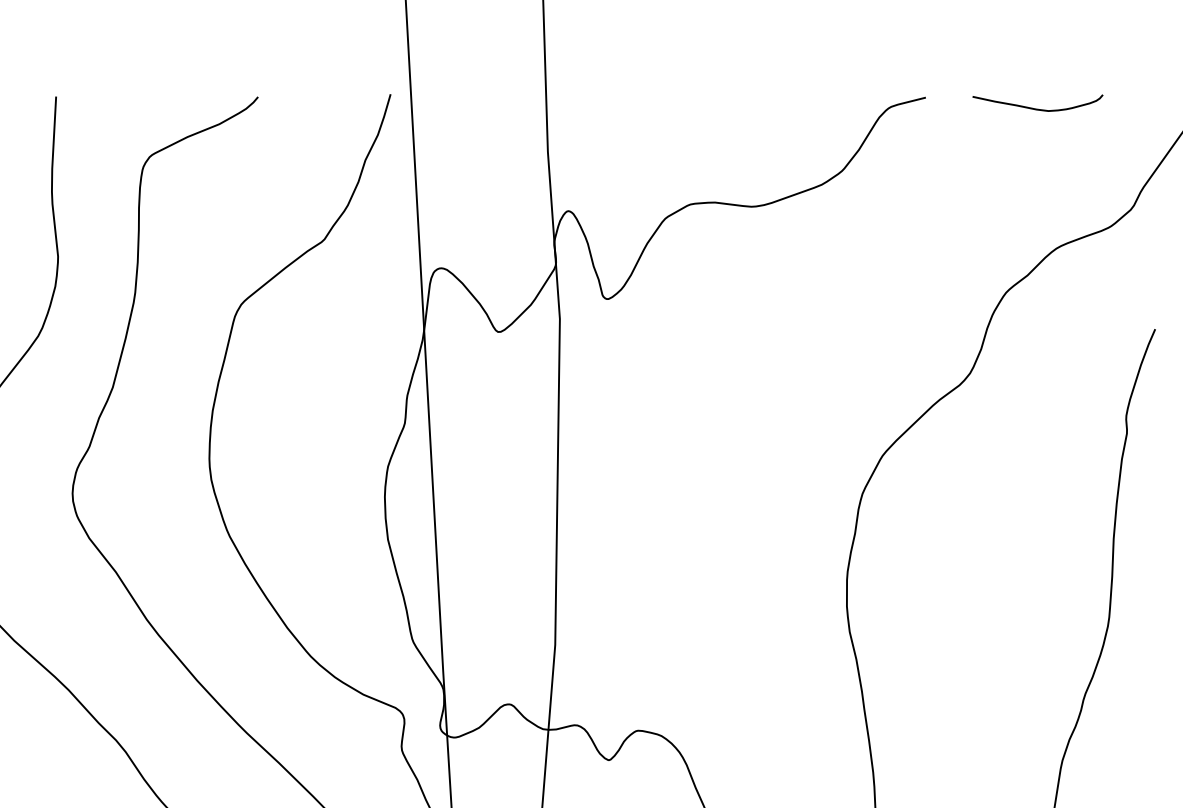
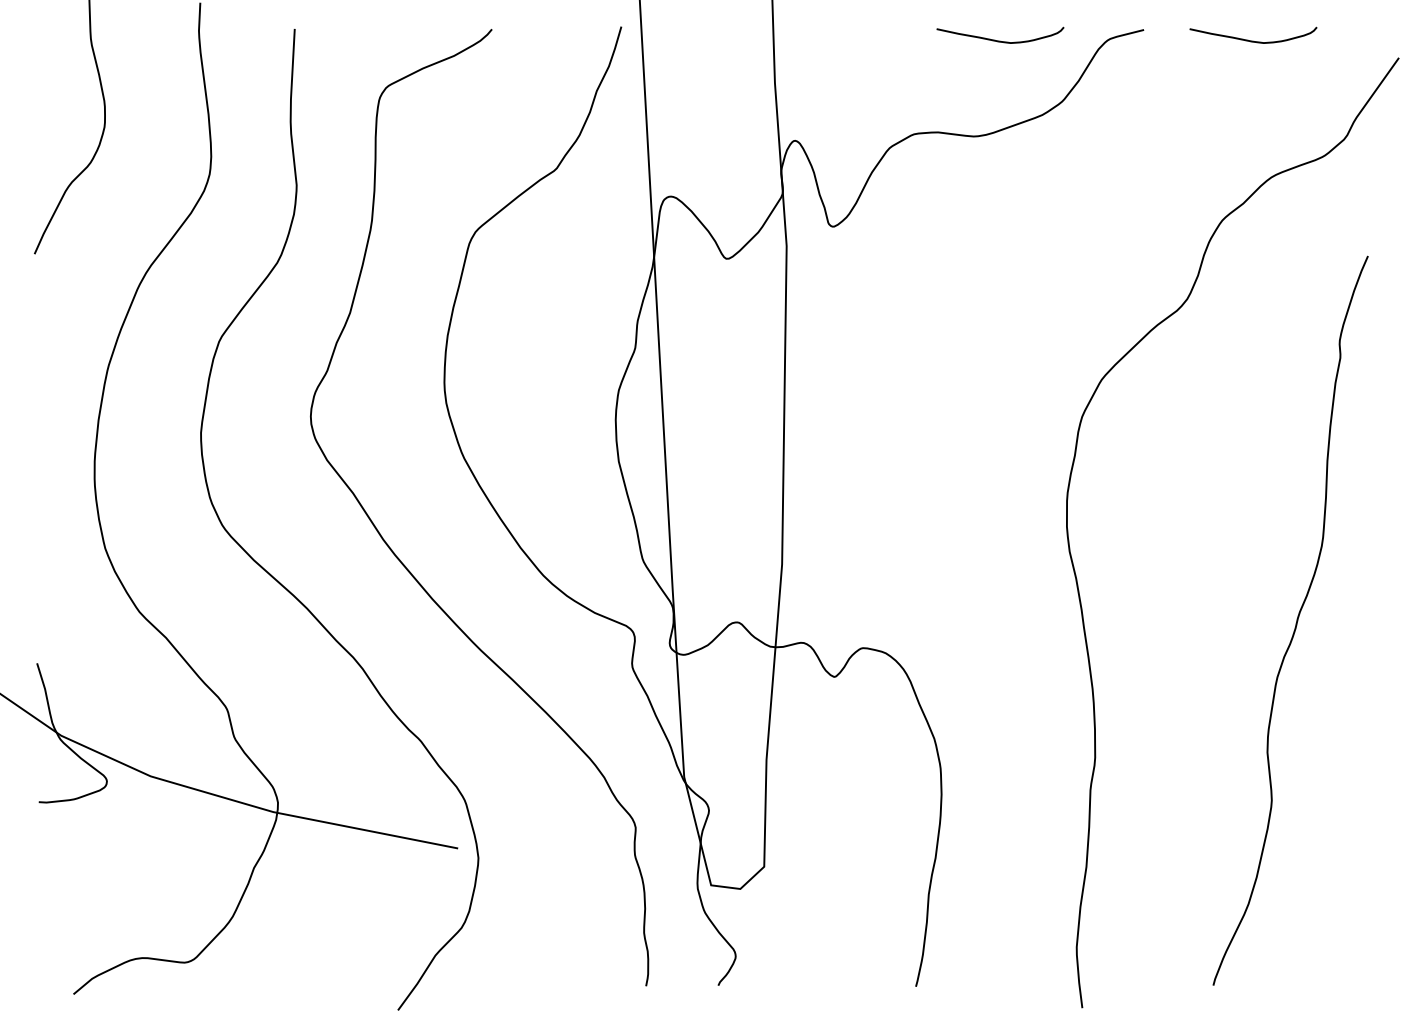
curve: (778, 108) -> (1000, 40), added

